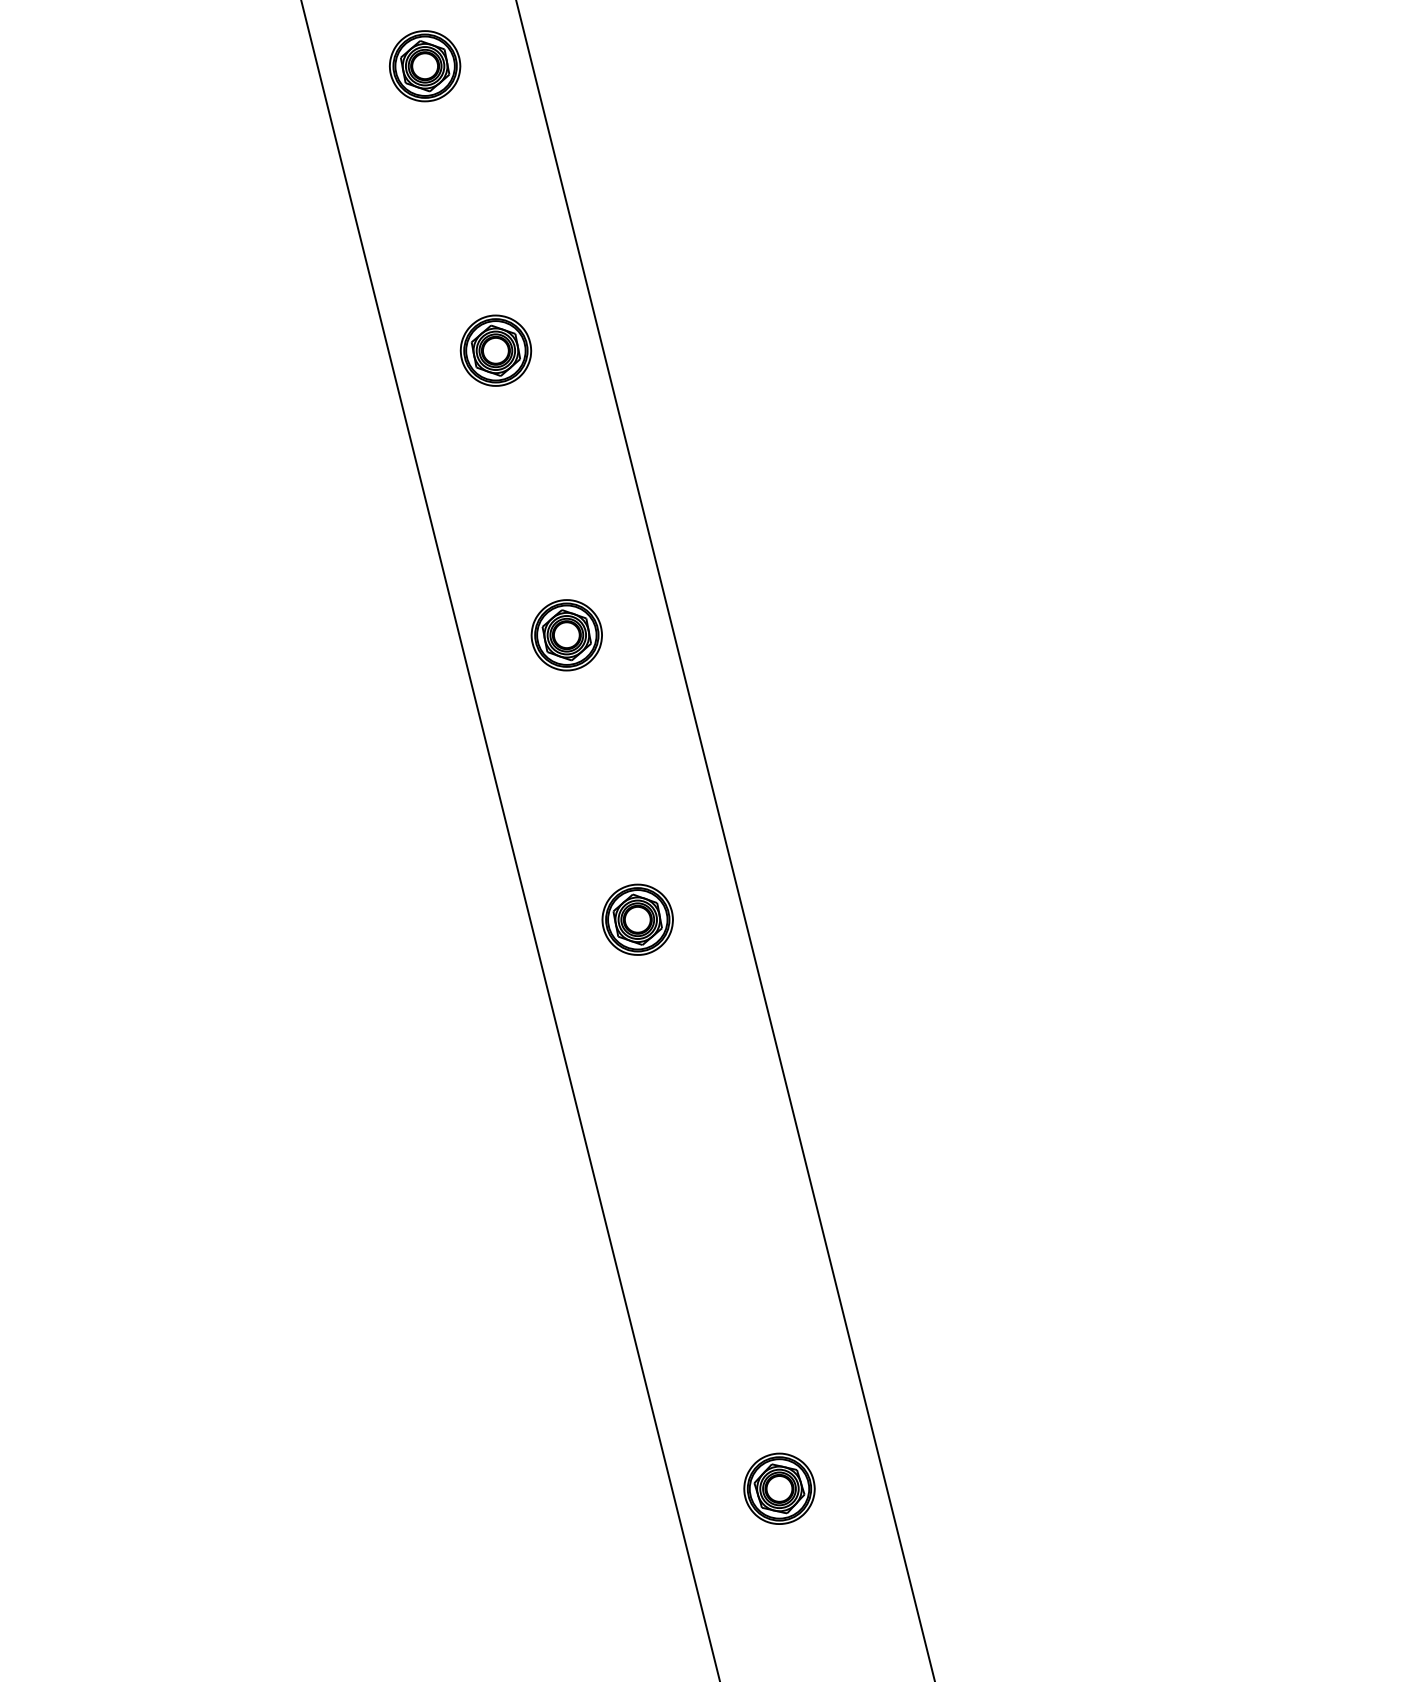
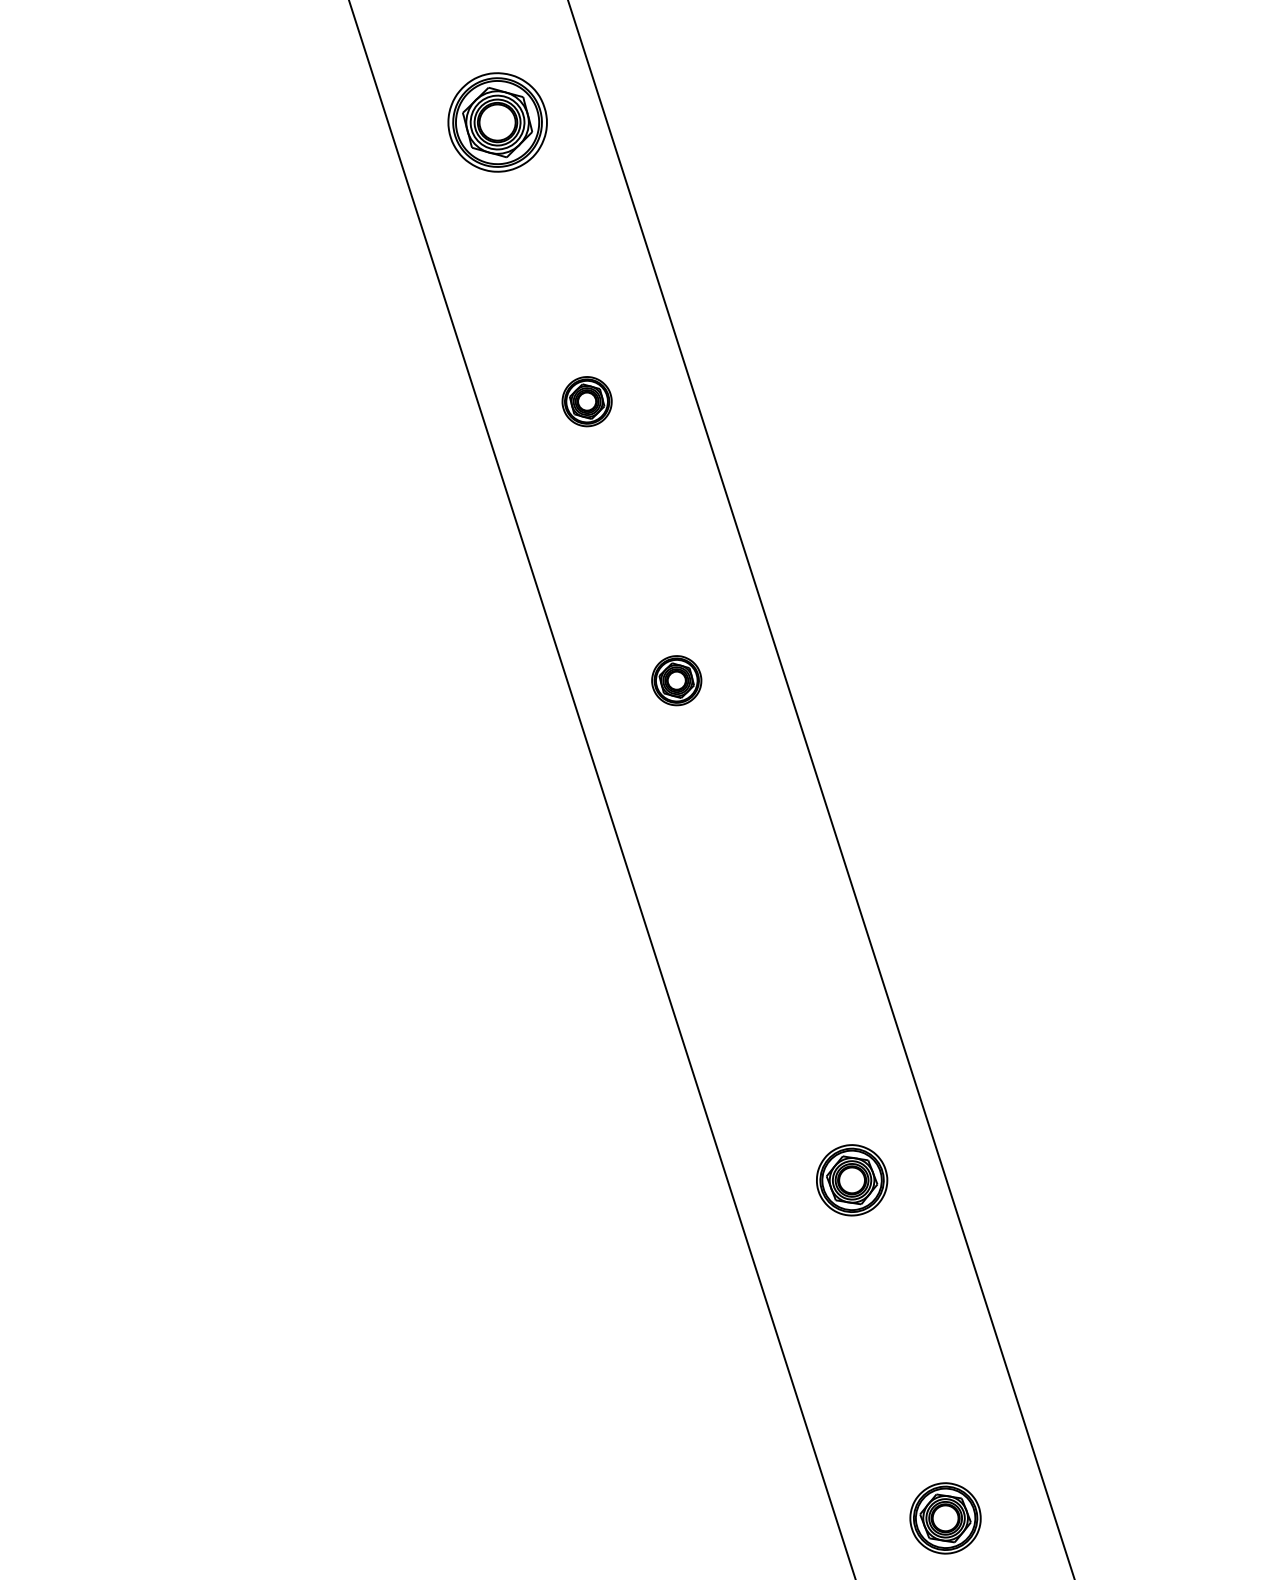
part: (495, 350) -> (497, 122), size x1.4
part: (566, 635) -> (586, 401), size x0.7
part: (637, 919) -> (676, 680), size x0.7
part: (779, 1488) -> (852, 1179), moved

